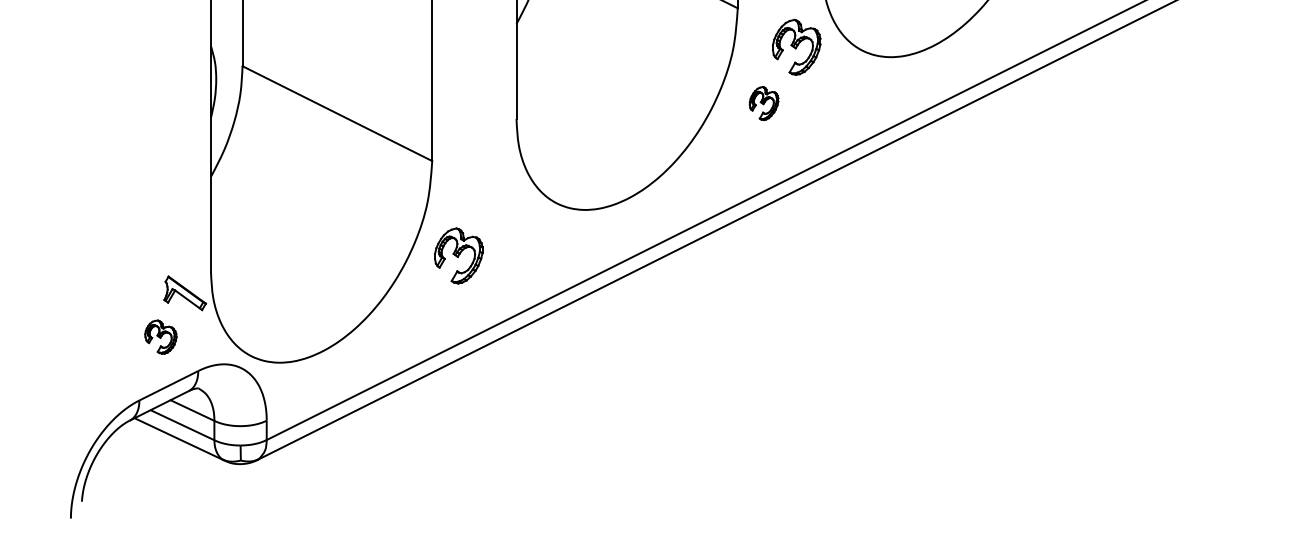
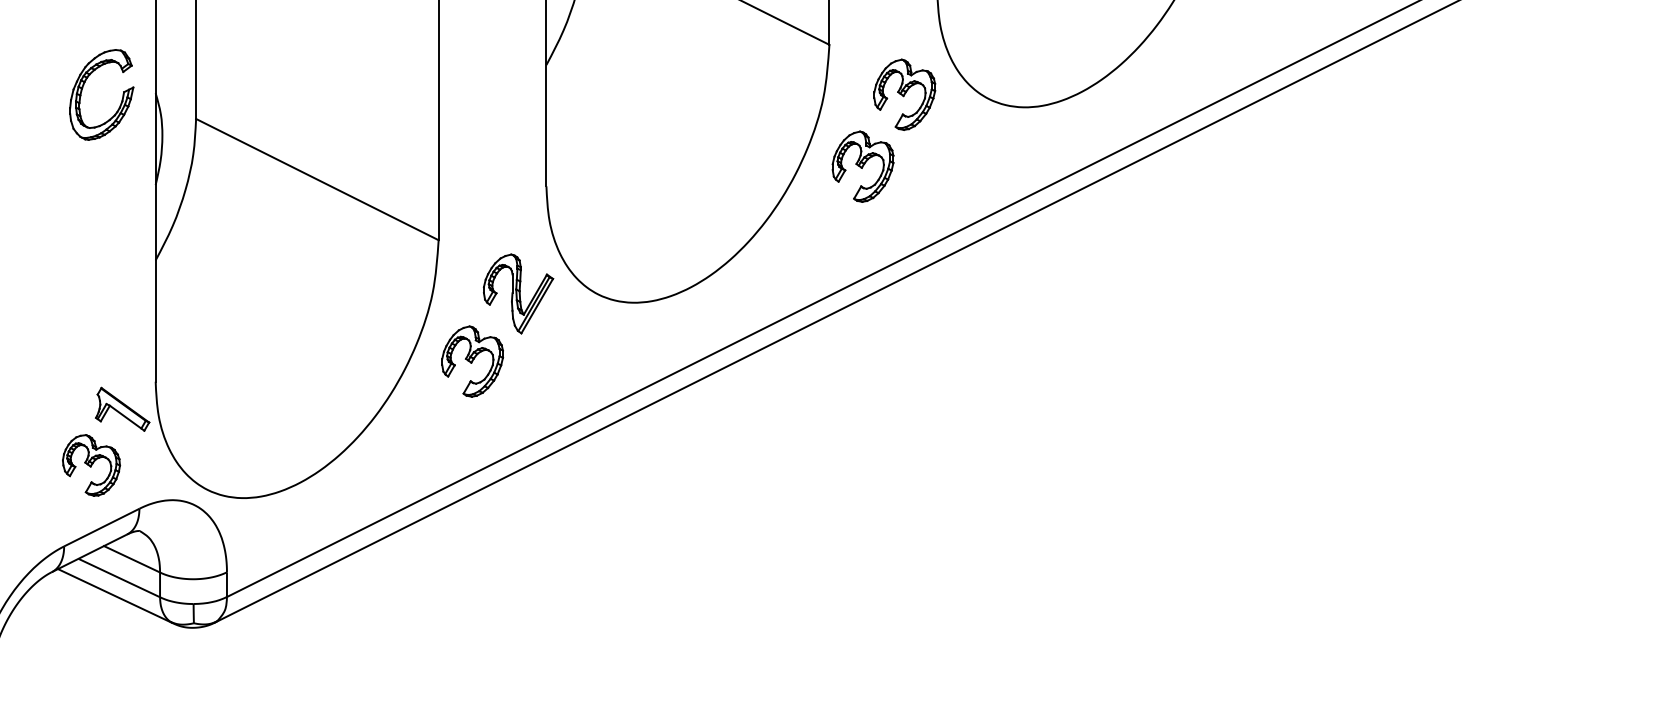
part: (154, 42) -> (83, 88), added
part: (763, 103) -> (862, 166), size x1.67
part: (494, 202) -> (518, 293), added
part: (160, 337) -> (91, 465), size x1.43

